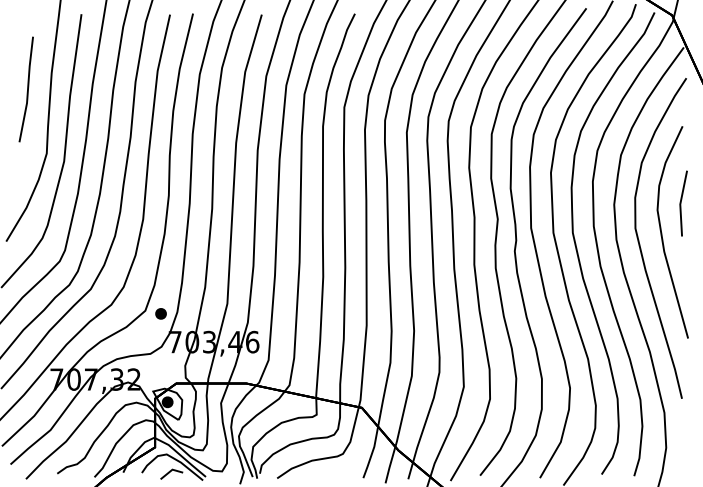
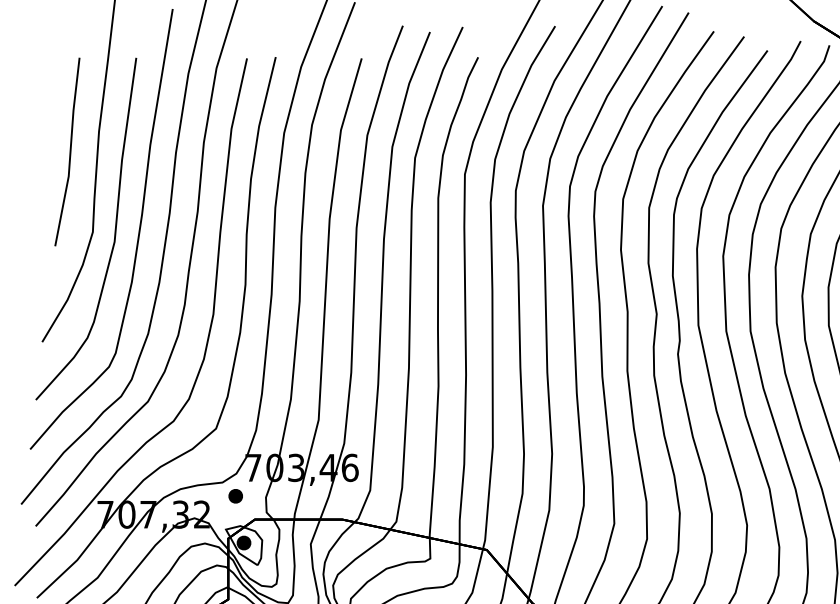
part: (25, 89) -> (66, 152), size x1.43
part: (160, 313) -> (235, 495), moved

